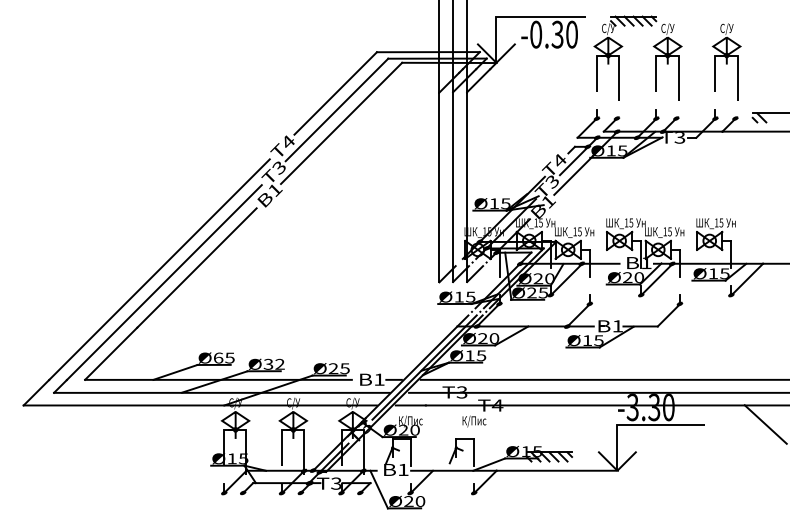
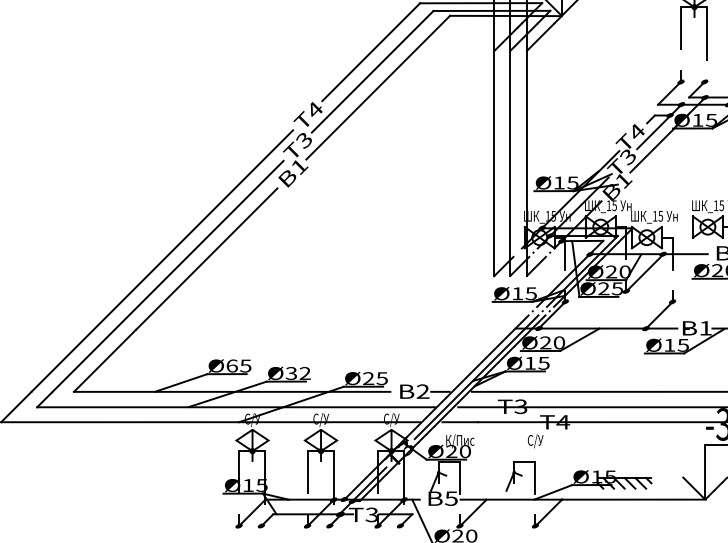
text: (379, 379) -> (423, 391), B1 -> B2
text: (474, 421) -> (535, 441), К/Пис -> С/У
text: (403, 470) -> (451, 499), B1 -> B5

